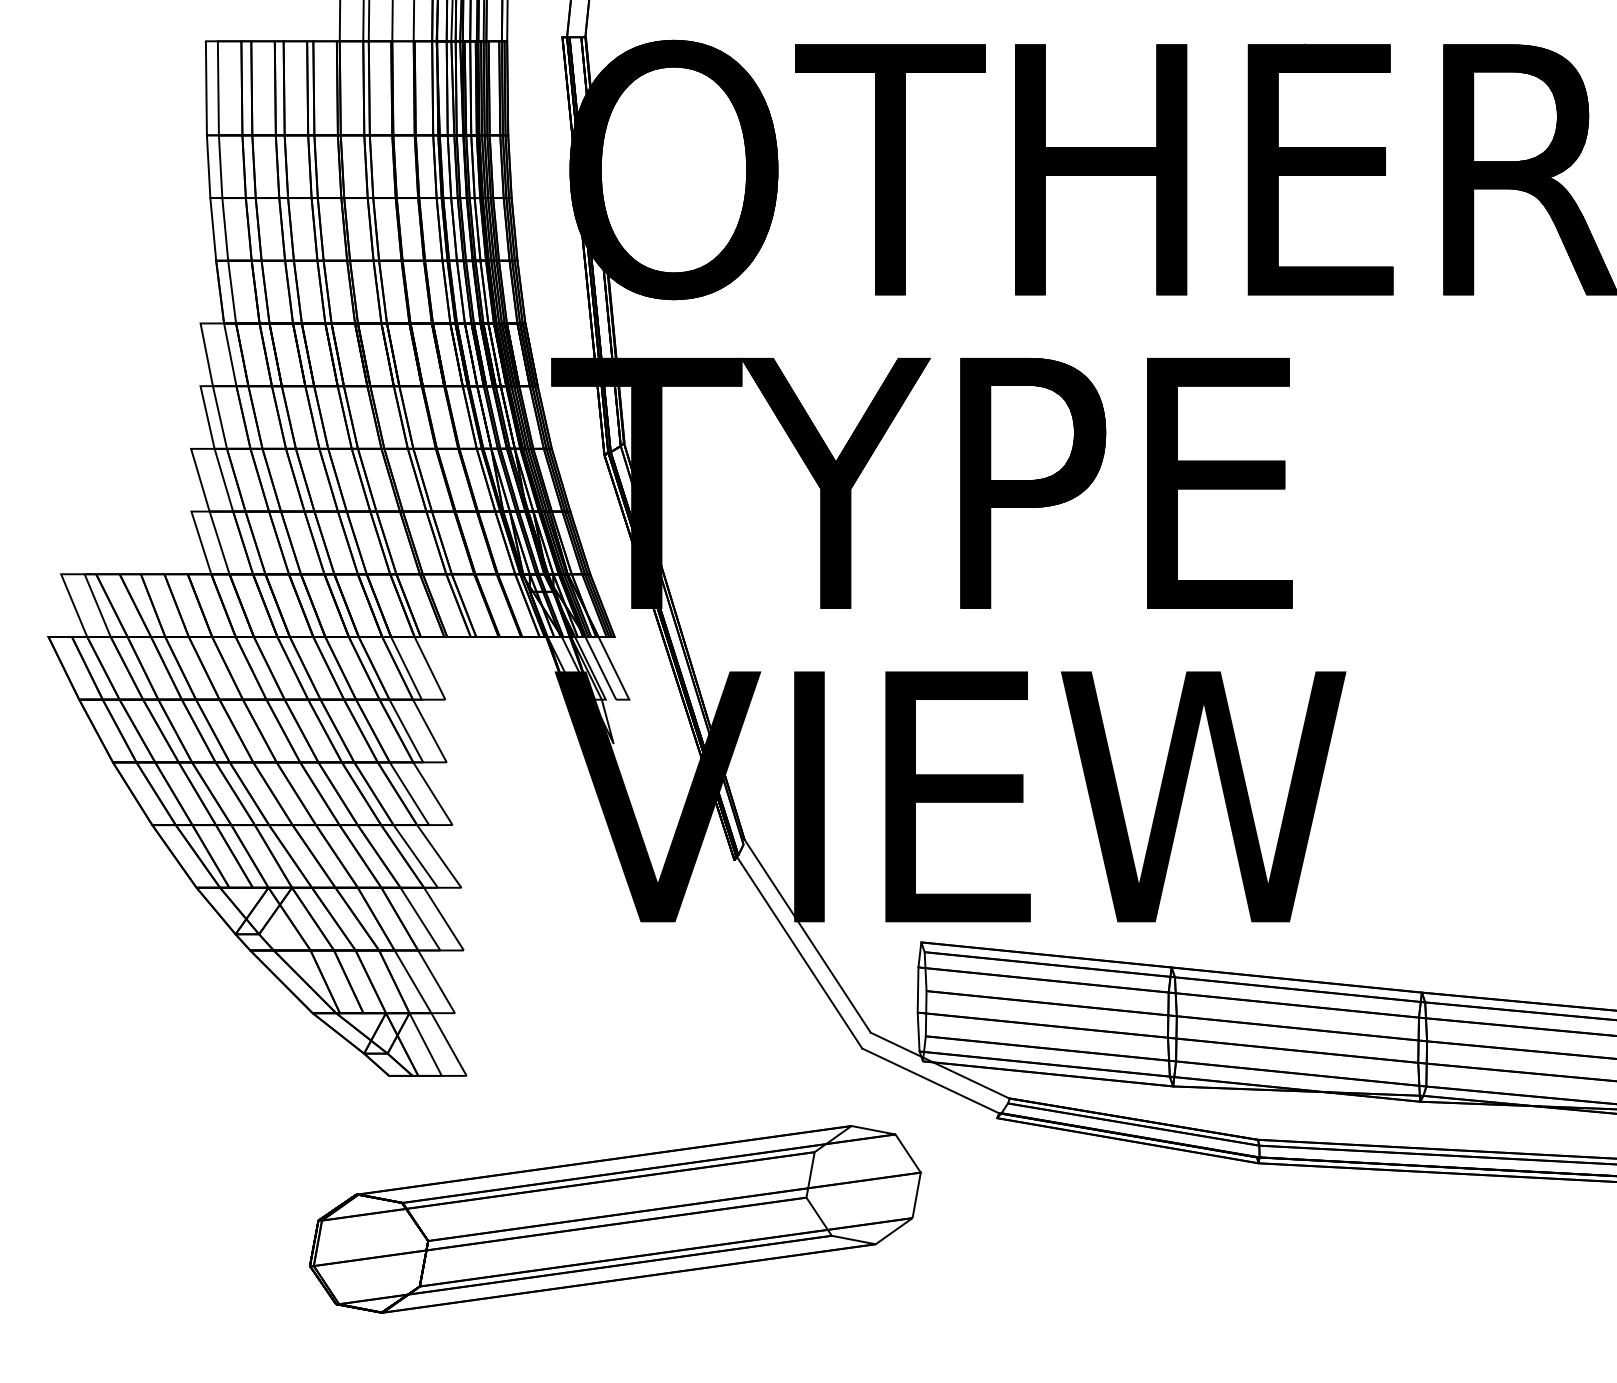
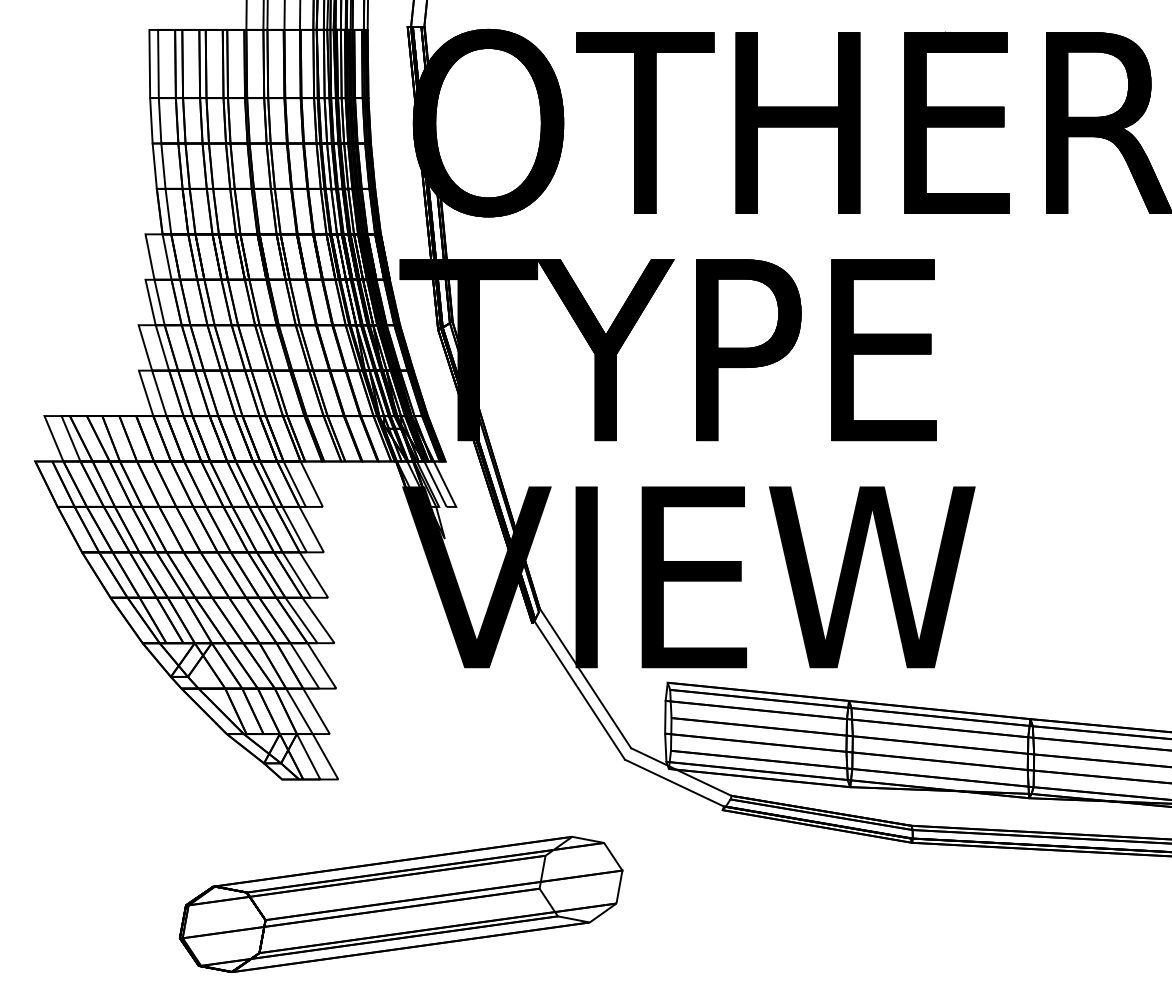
part: (615, 1219) -> (401, 904), moved

